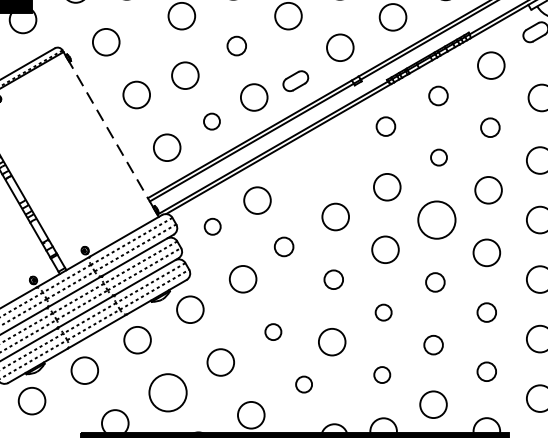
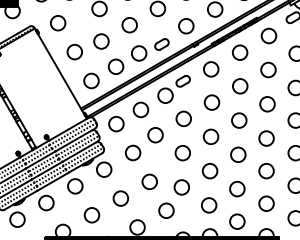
circle: (236, 46) -> (129, 25), size x1.43
circle: (437, 95) -> (239, 52), size x1.43
circle: (210, 121) -> (115, 66), size x1.67
circle: (386, 126) -> (211, 69), size x1.43
circle: (490, 126) -> (268, 69), size x1.43
line: (110, 134) -> (60, 73), dashed -> solid
circle: (439, 157) -> (240, 86), size x1.67
part: (316, 163) -> (173, 89), added
circle: (437, 219) -> (239, 120), size x0.71
circle: (212, 227) -> (116, 124), size x1.67
circle: (284, 247) -> (155, 135), size x1.43
circle: (333, 280) -> (182, 153), size x1.43
circle: (435, 282) -> (238, 154), size x1.43
circle: (382, 313) -> (209, 171), size x1.67
circle: (486, 313) -> (266, 171), size x1.43
circle: (273, 331) -> (149, 181), size x1.67
circle: (433, 344) -> (237, 188), size x1.43
circle: (486, 371) -> (266, 203), size x1.43
circle: (382, 375) -> (209, 205), size x1.67
circle: (304, 384) -> (166, 210), size x1.67
circle: (167, 393) -> (91, 215), size x0.71

